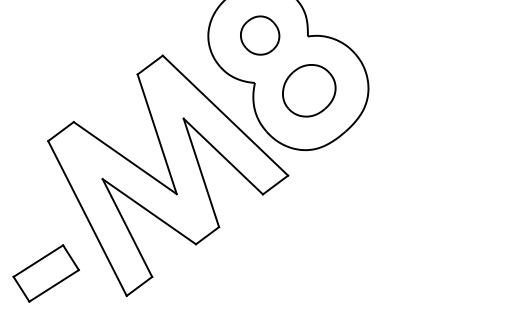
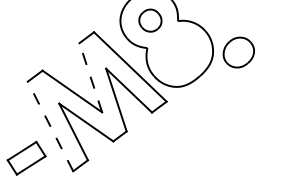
part: (308, 90) -> (238, 52), moved
line: (156, 133) -> (90, 77), solid -> dashed
line: (87, 218) -> (50, 126), solid -> dashed

